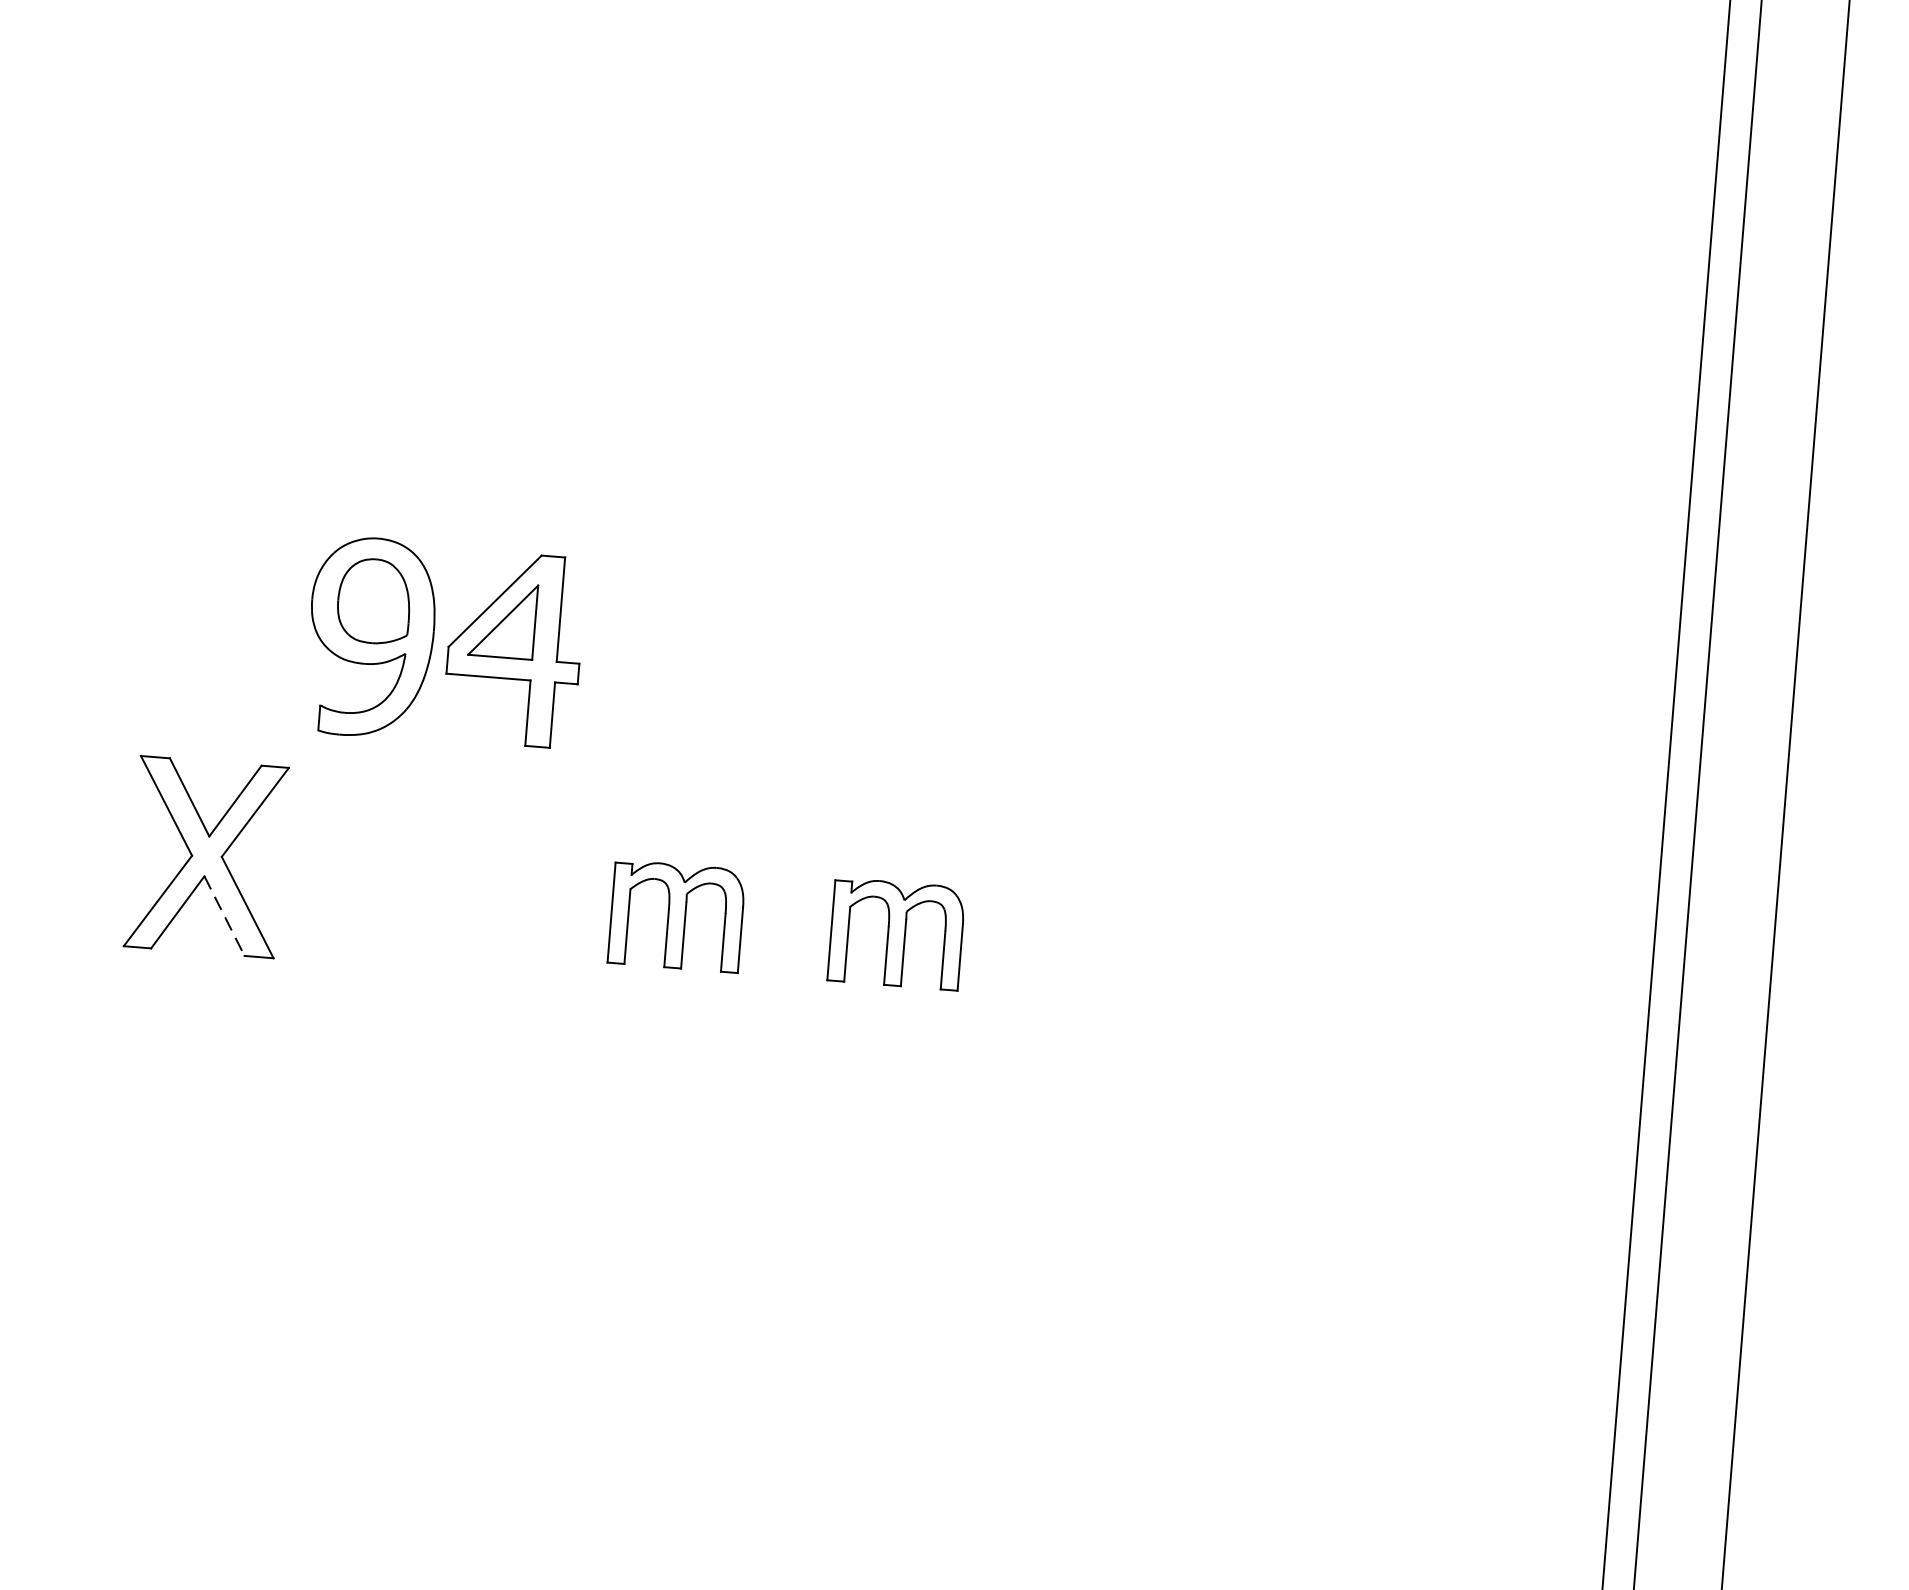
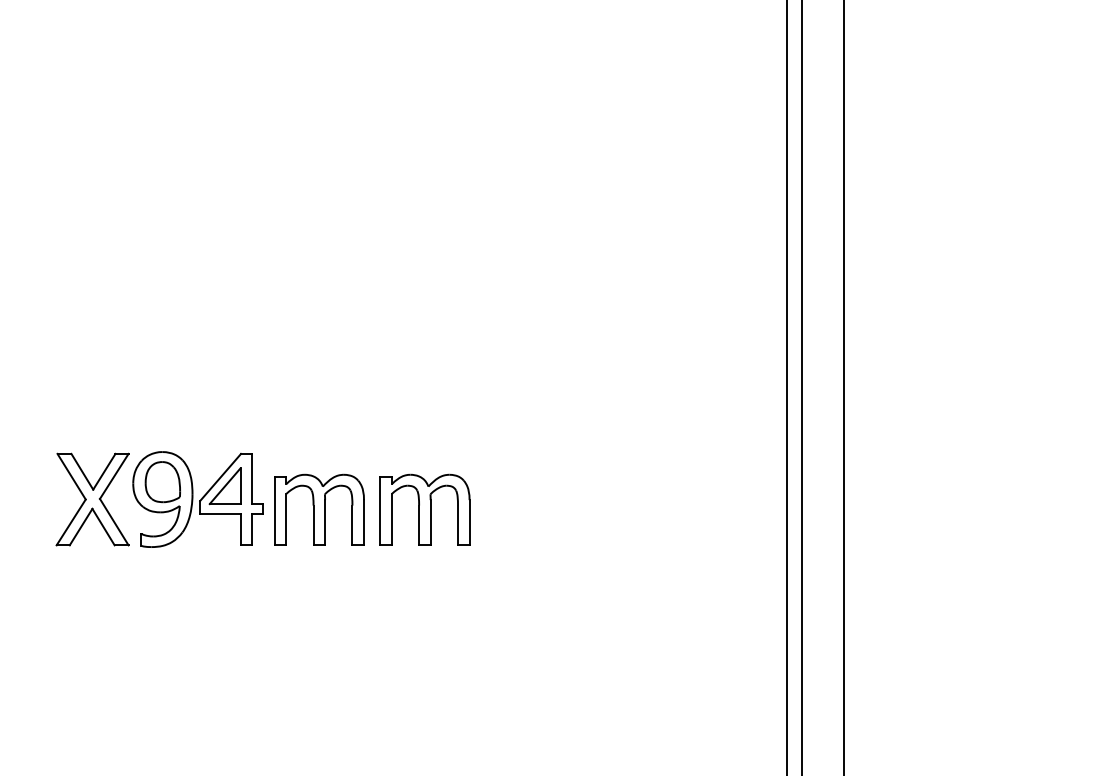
part: (443, 643) -> (197, 499), moved
part: (677, 915) -> (319, 509), size x1.43
line: (224, 916) -> (103, 527), dashed -> solid
part: (895, 933) -> (424, 509), size x1.43

